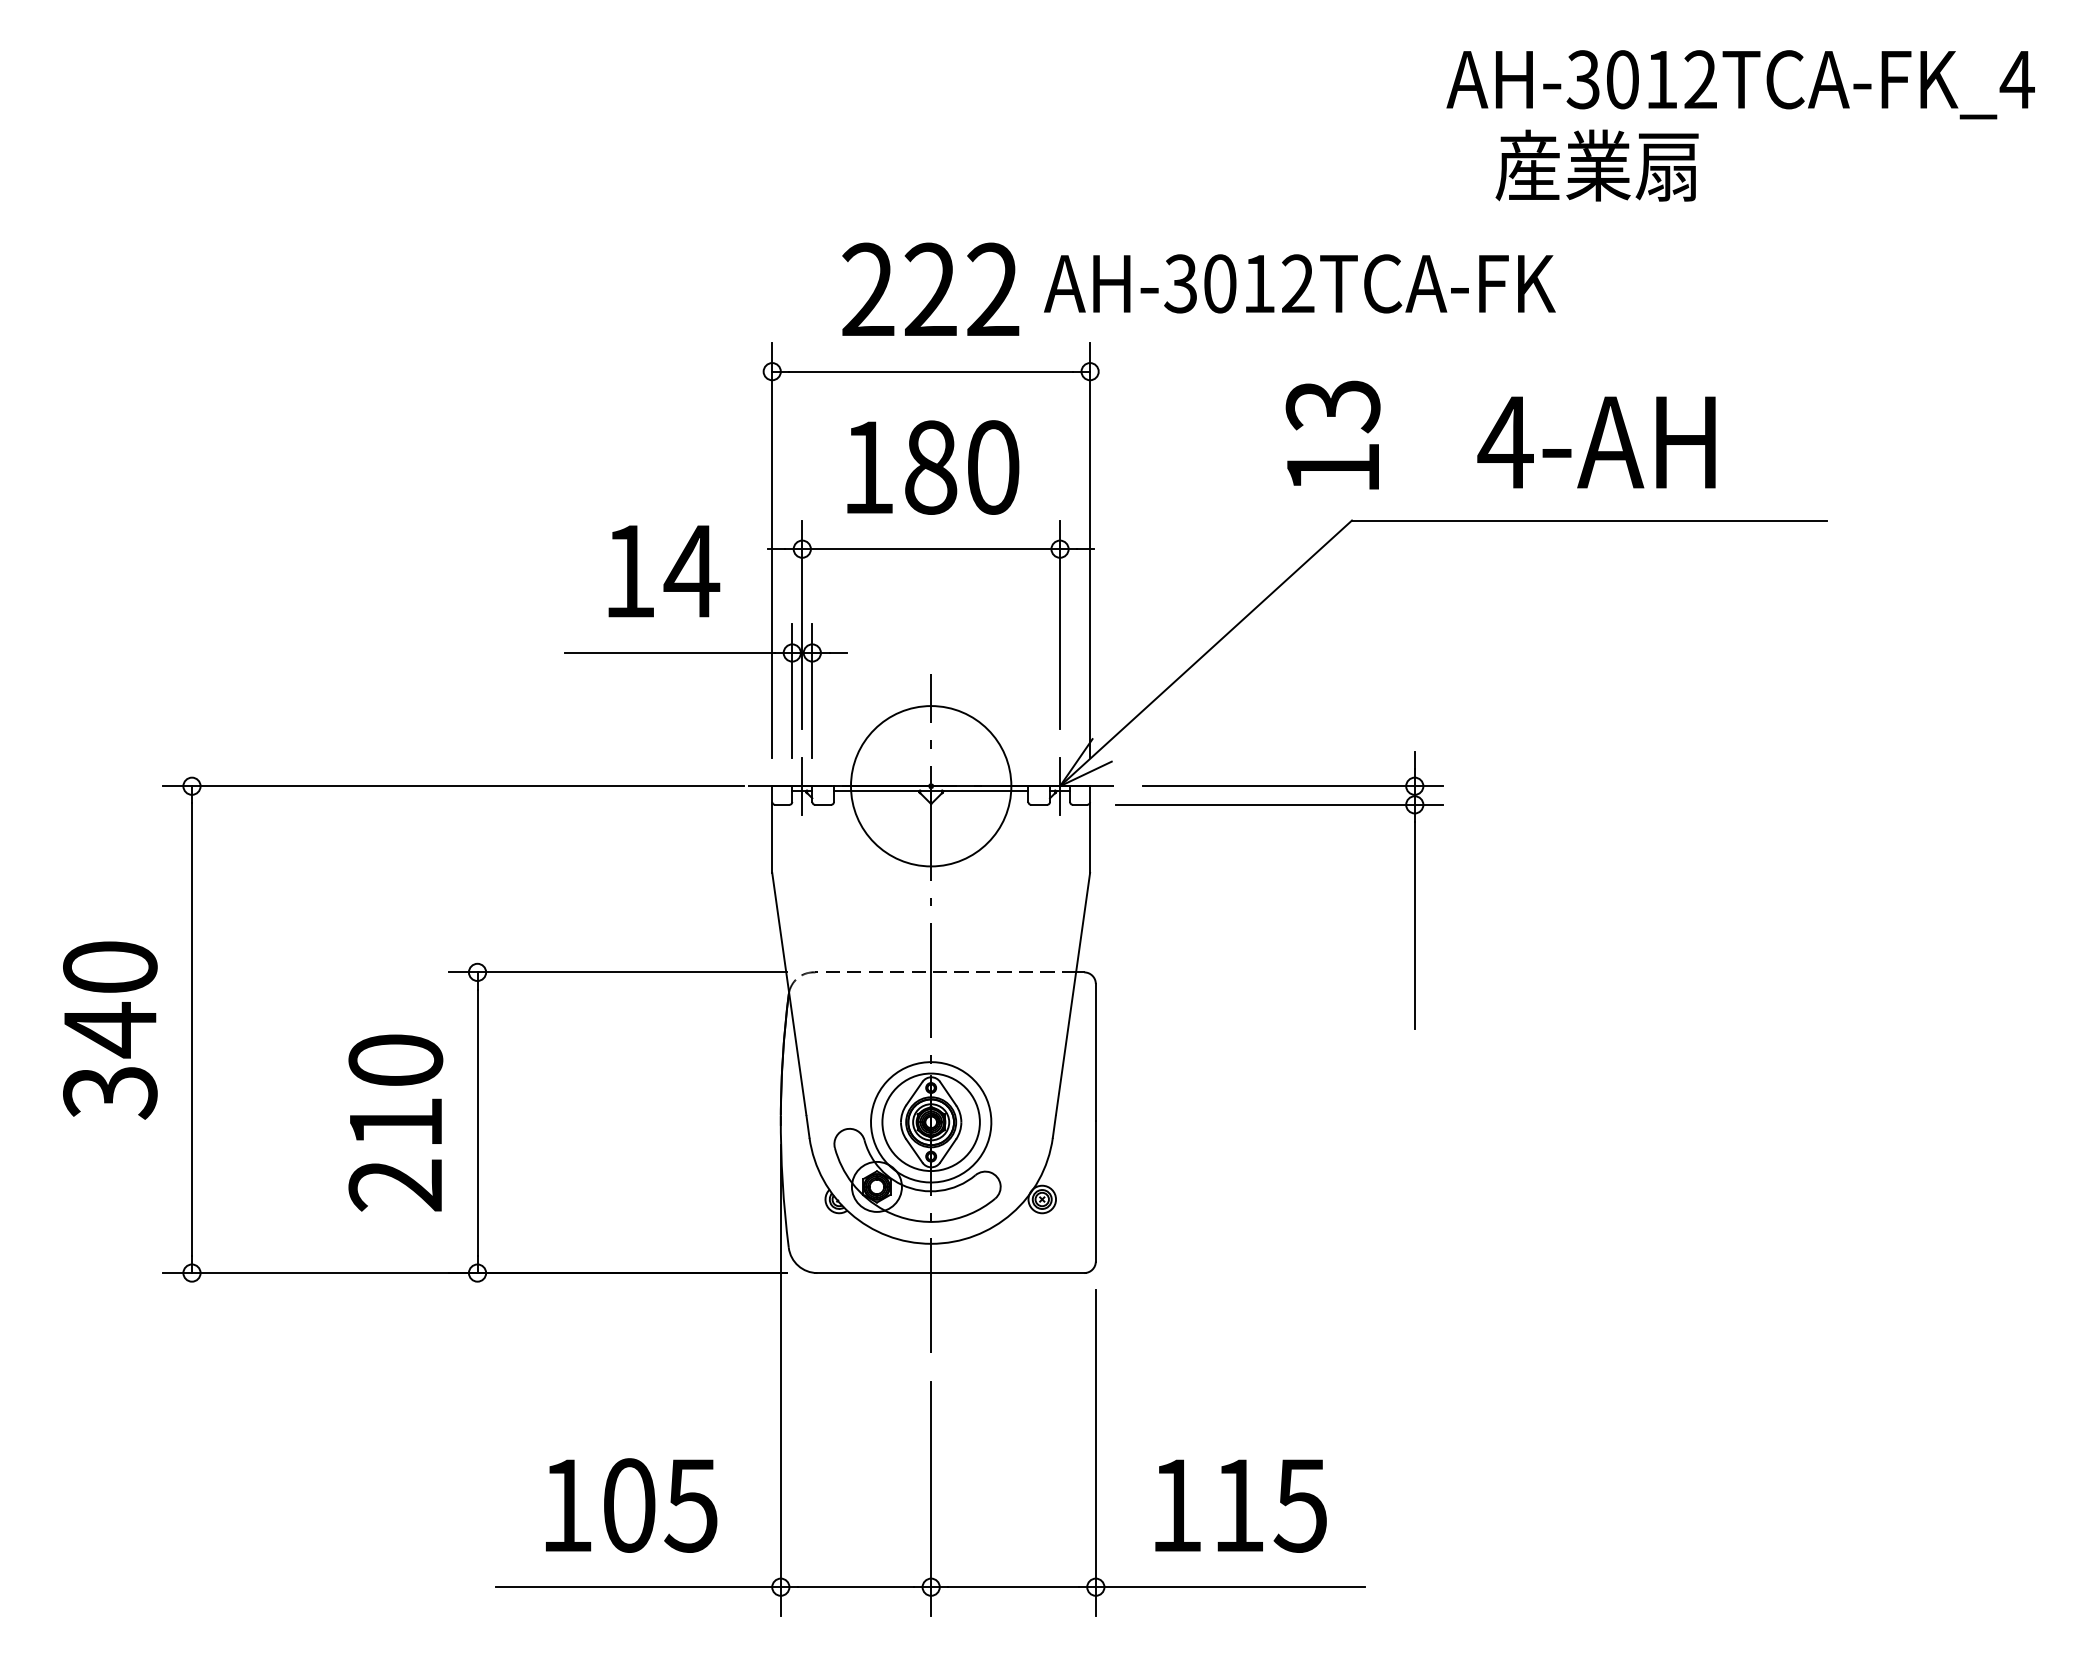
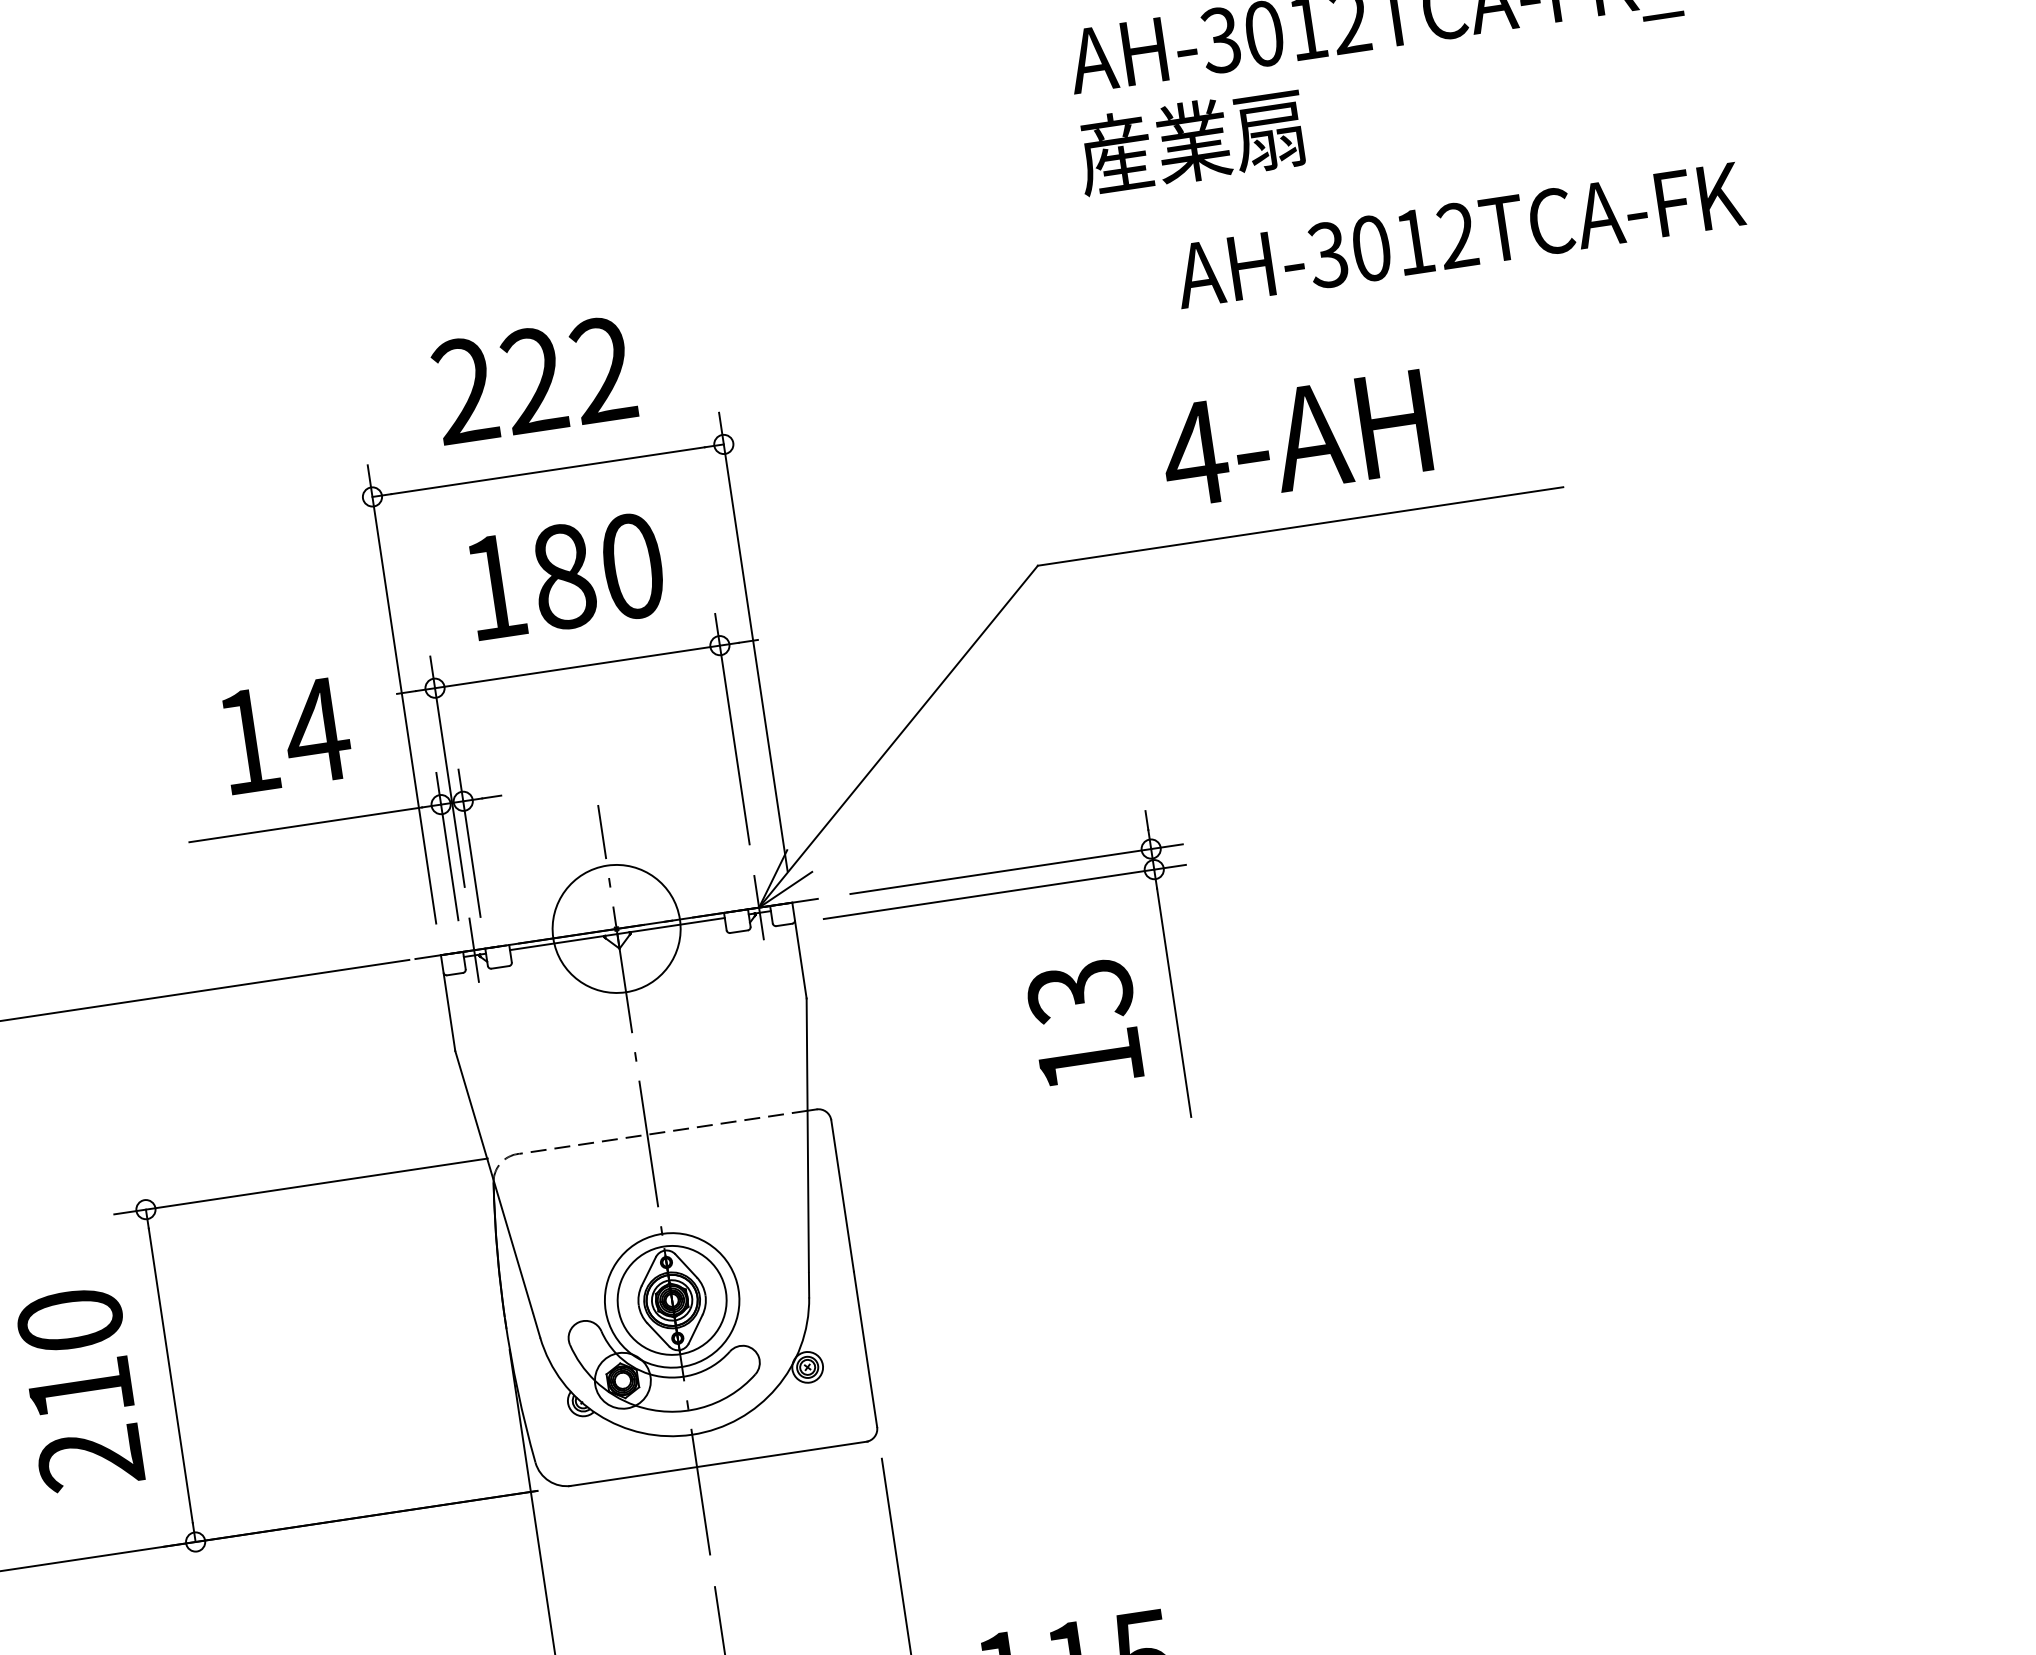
text: (1596, 165) -> (1190, 141), moved
text: (1299, 283) -> (1459, 234), moved
text: (1332, 434) -> (1084, 1023), moved
circle: (930, 785) -> (615, 928), size x0.71

